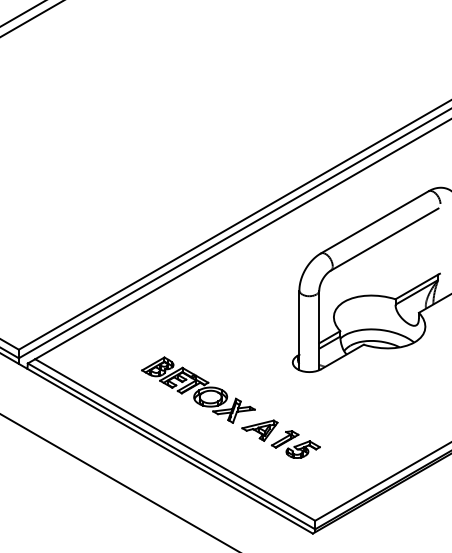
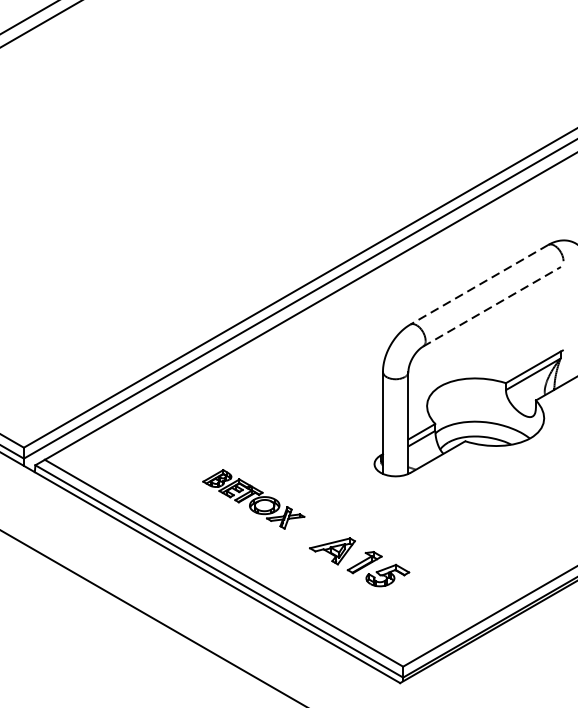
line: (374, 222) -> (479, 284), solid -> dashed
line: (385, 239) -> (493, 306), solid -> dashed
part: (198, 389) -> (253, 498), size x0.7

